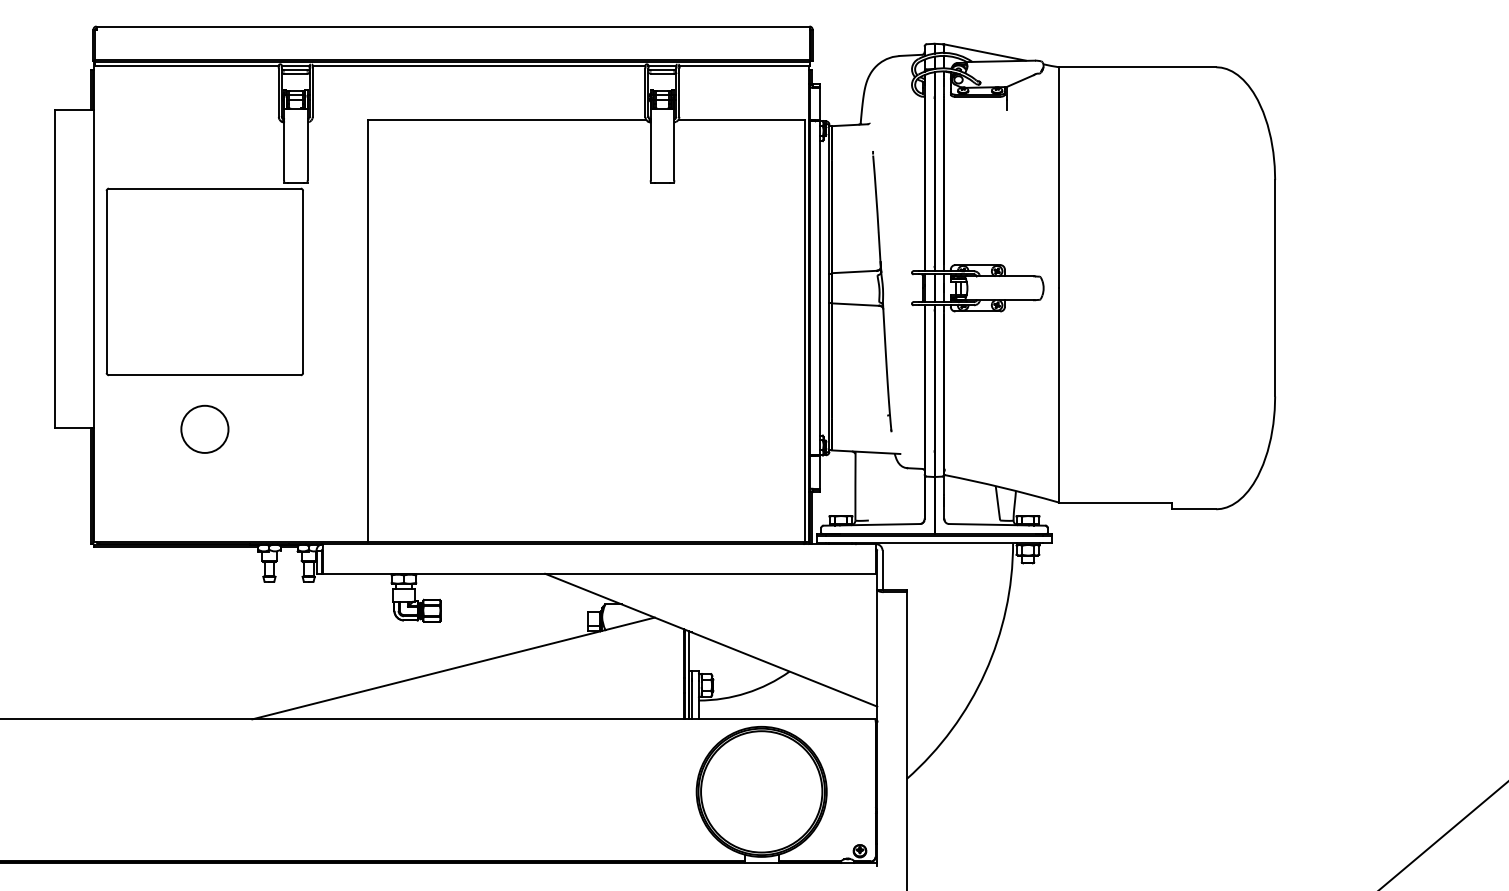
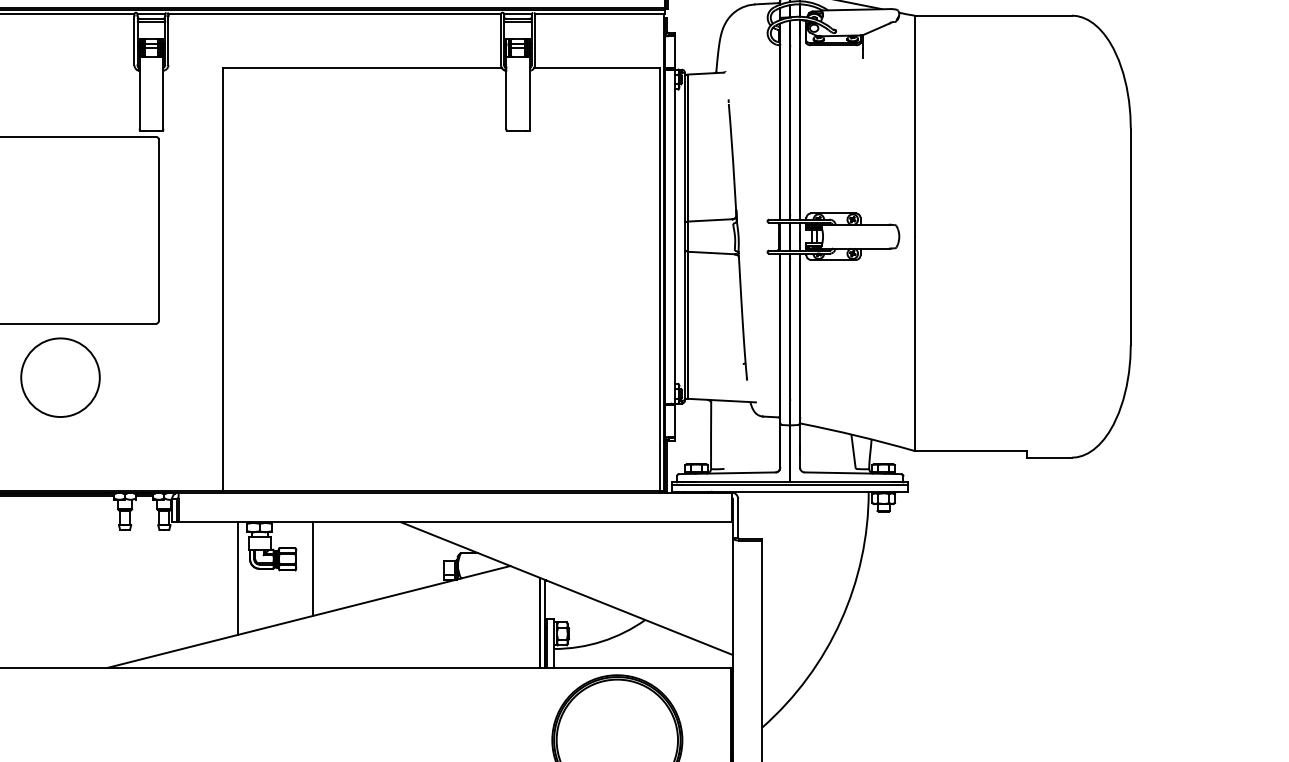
circle: (204, 429) -> (60, 377), size x1.67
line: (457, 620) -> (313, 568), added
line: (382, 629) -> (238, 577), added

